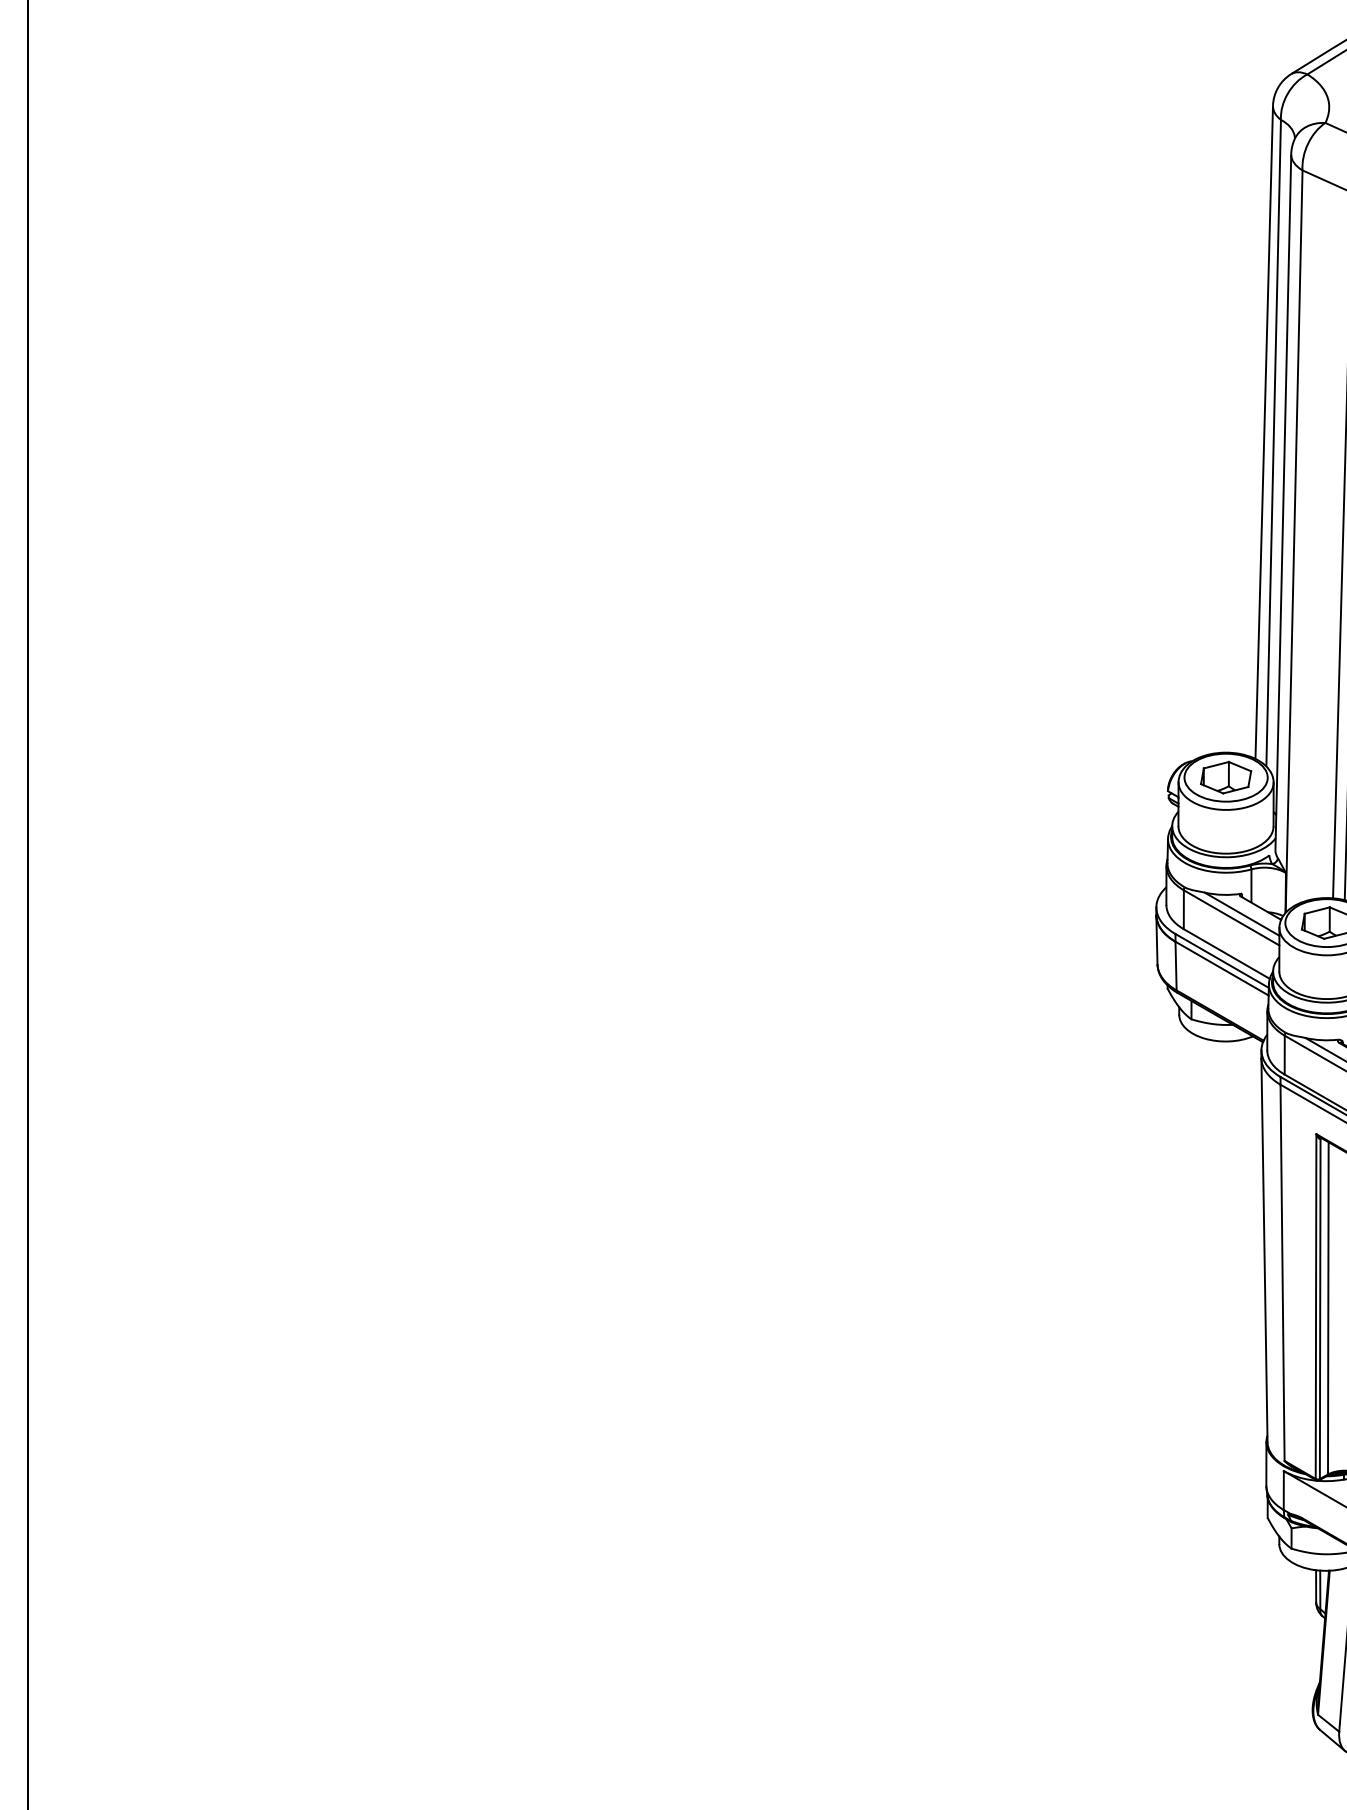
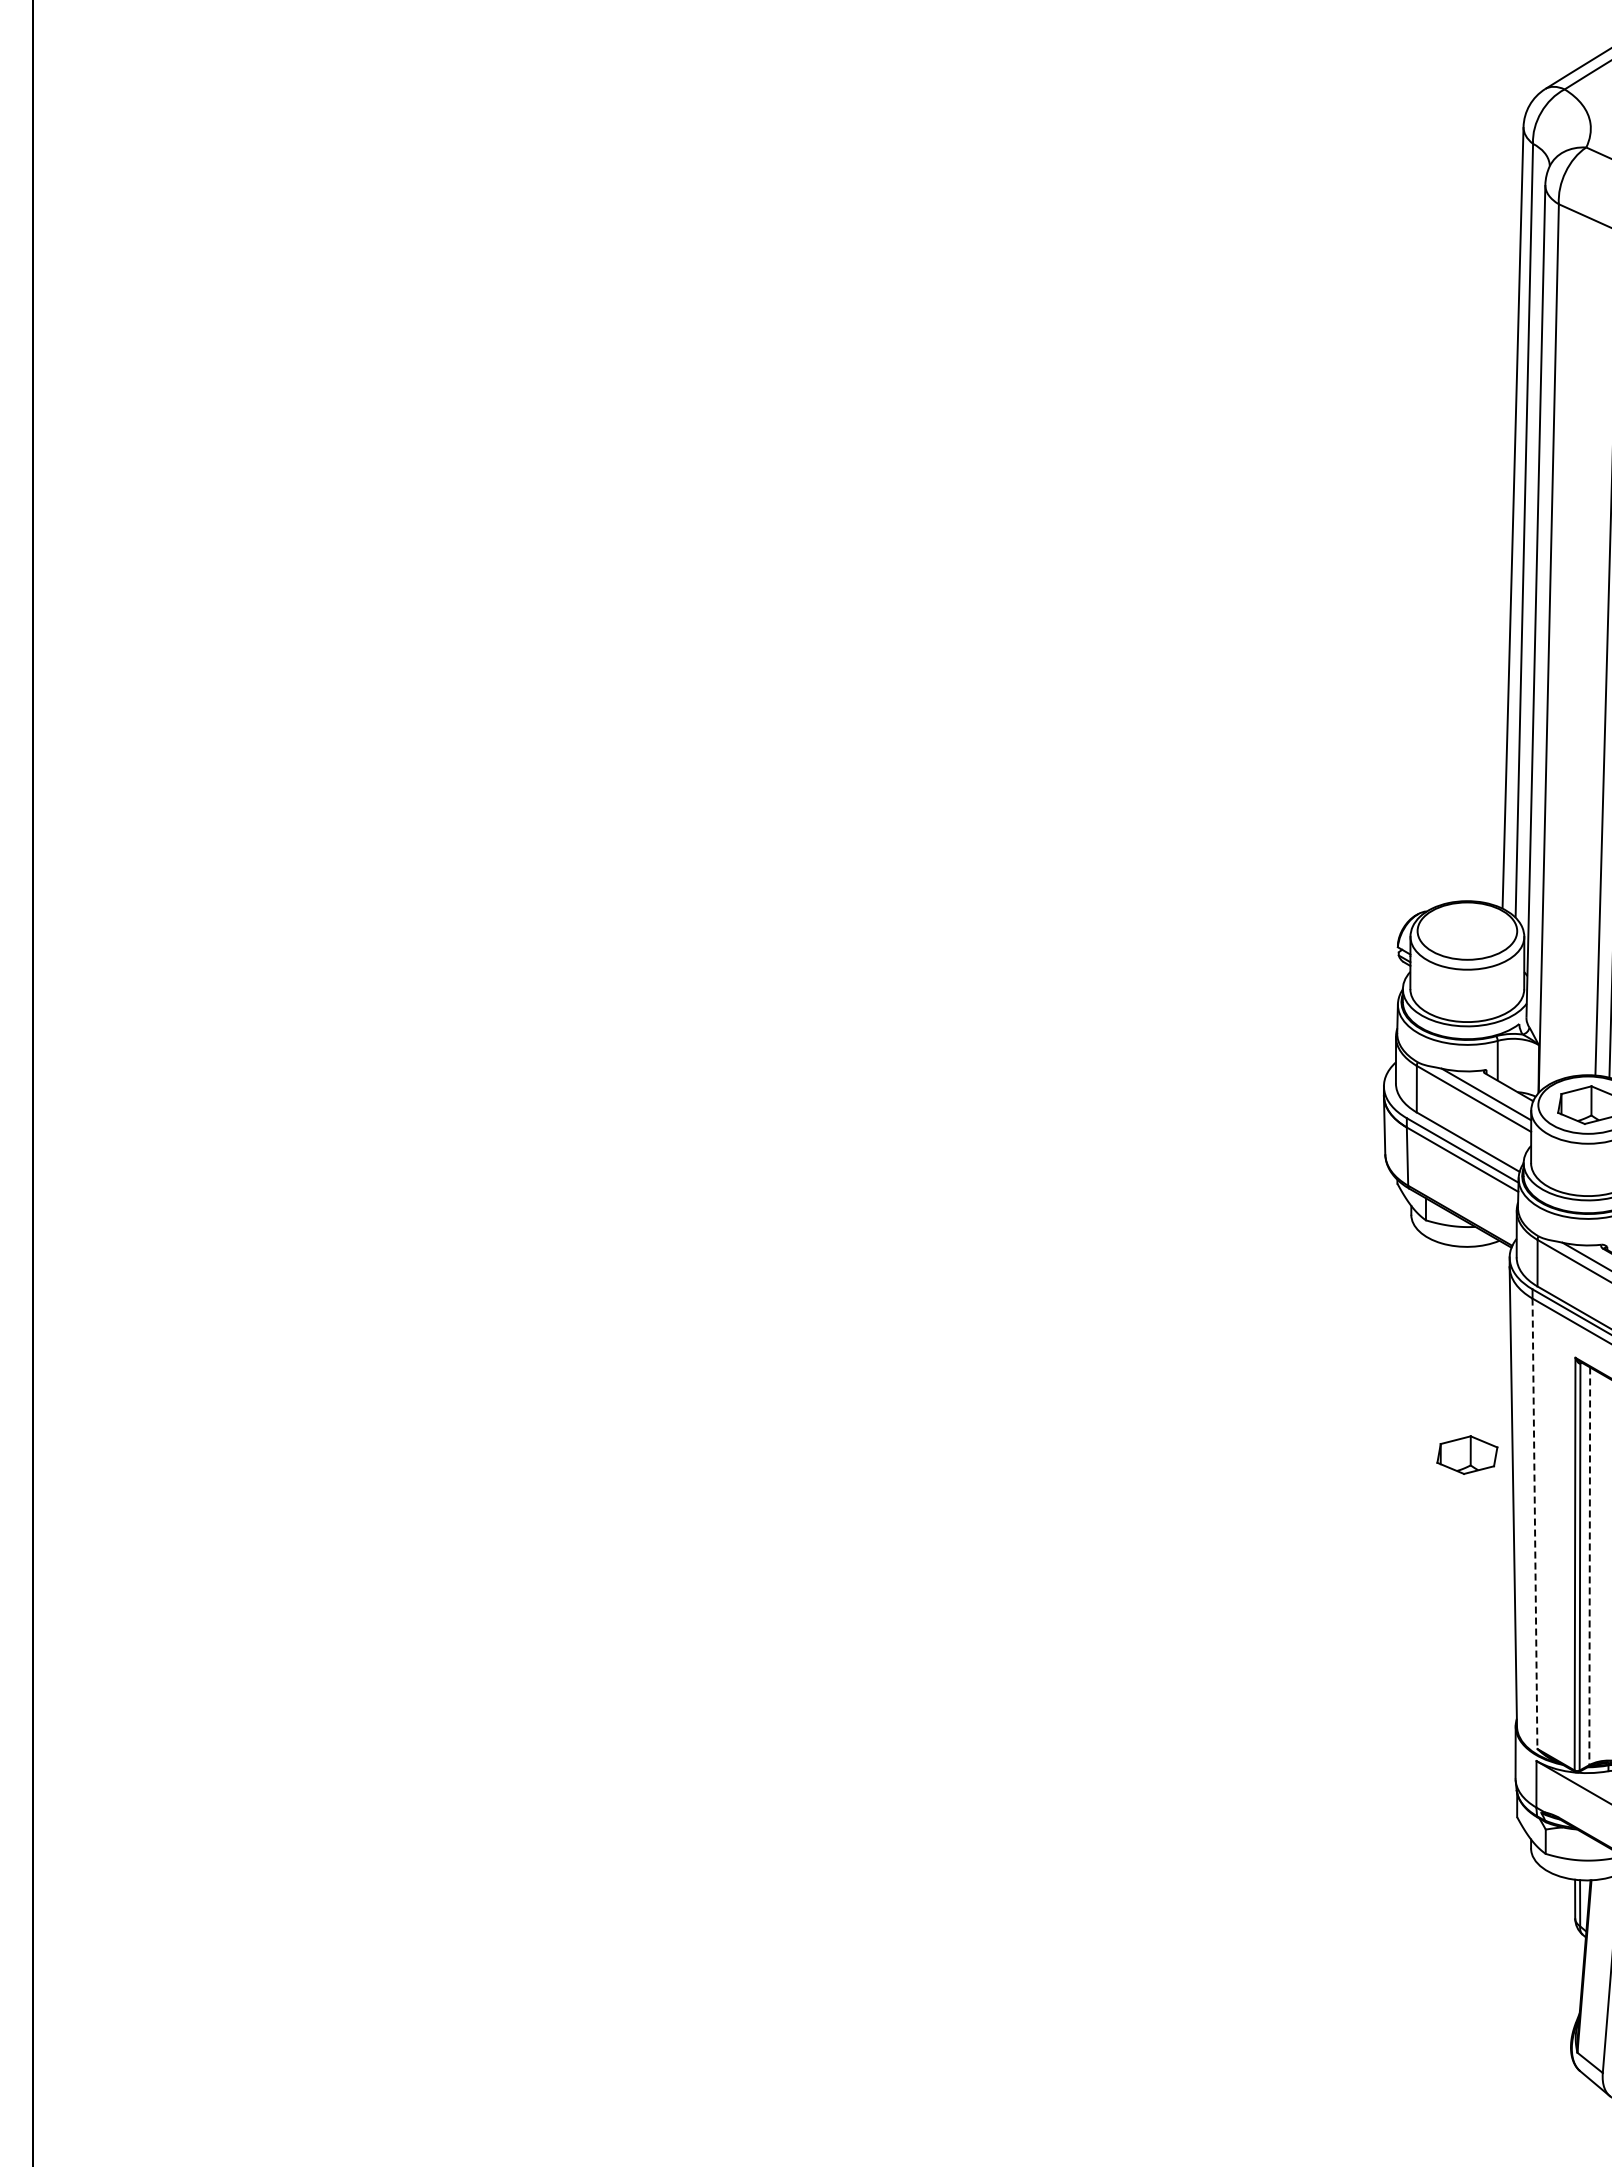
part: (1226, 777) -> (1467, 1454), moved
line: (1282, 1273) -> (1534, 1524), solid -> dashed
line: (1328, 1308) -> (1589, 1566), solid -> dashed

